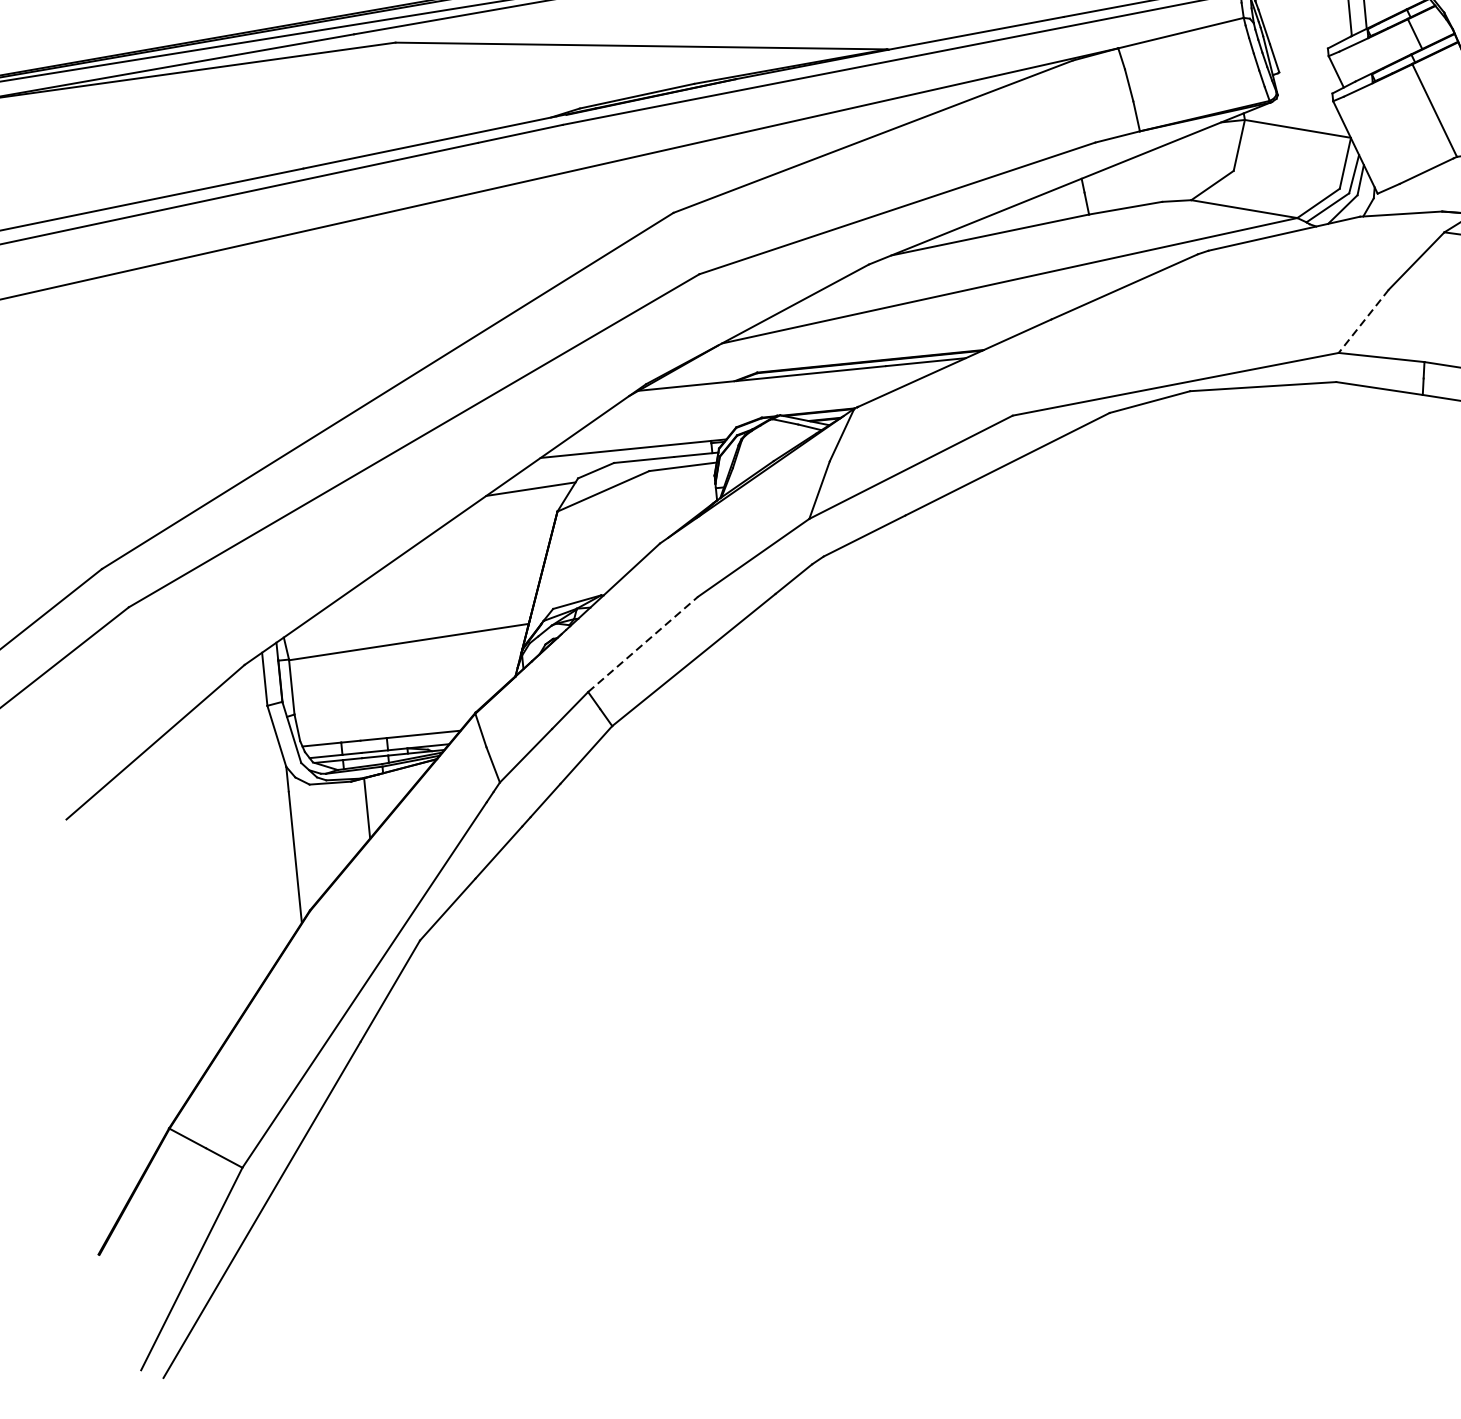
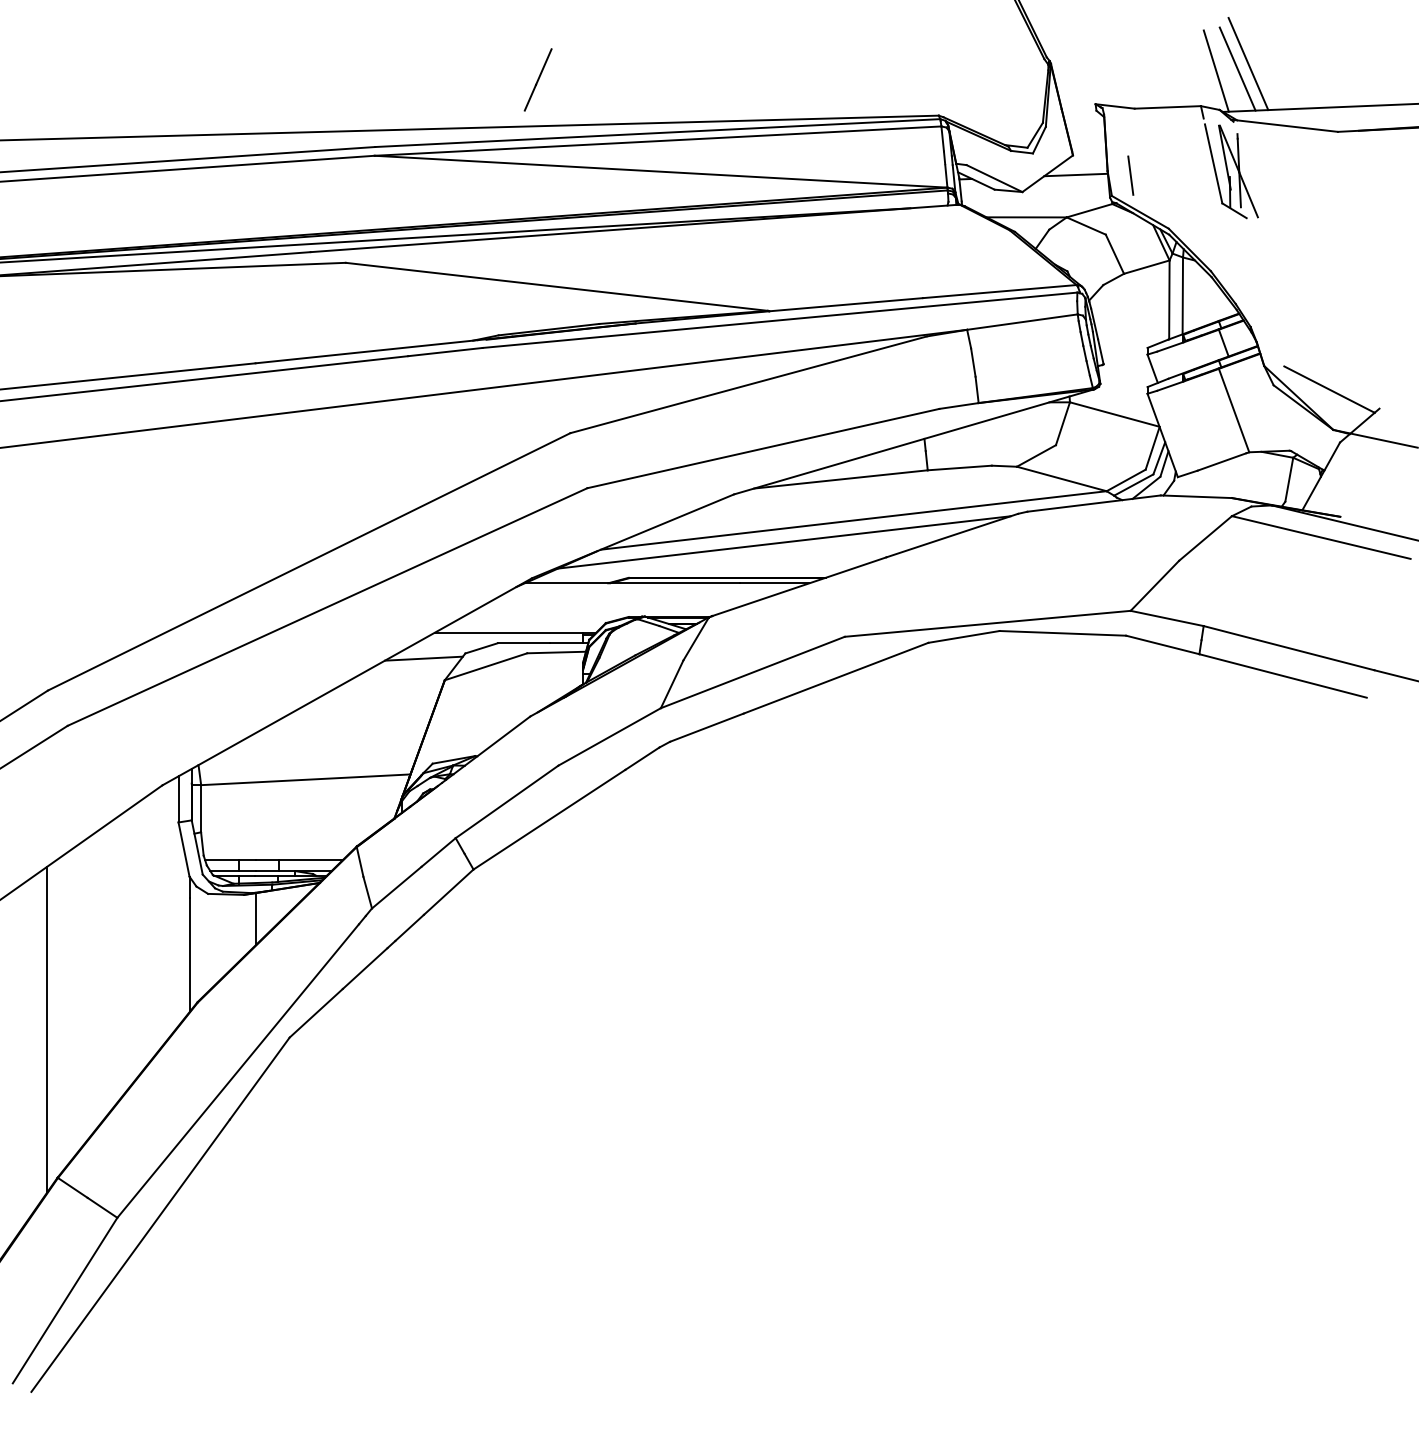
line: (931, 314) -> (783, 542), added
line: (1363, 321) -> (1154, 585), dashed -> solid
line: (643, 643) -> (507, 801), dashed -> solid
line: (140, 959) -> (47, 1029), added

